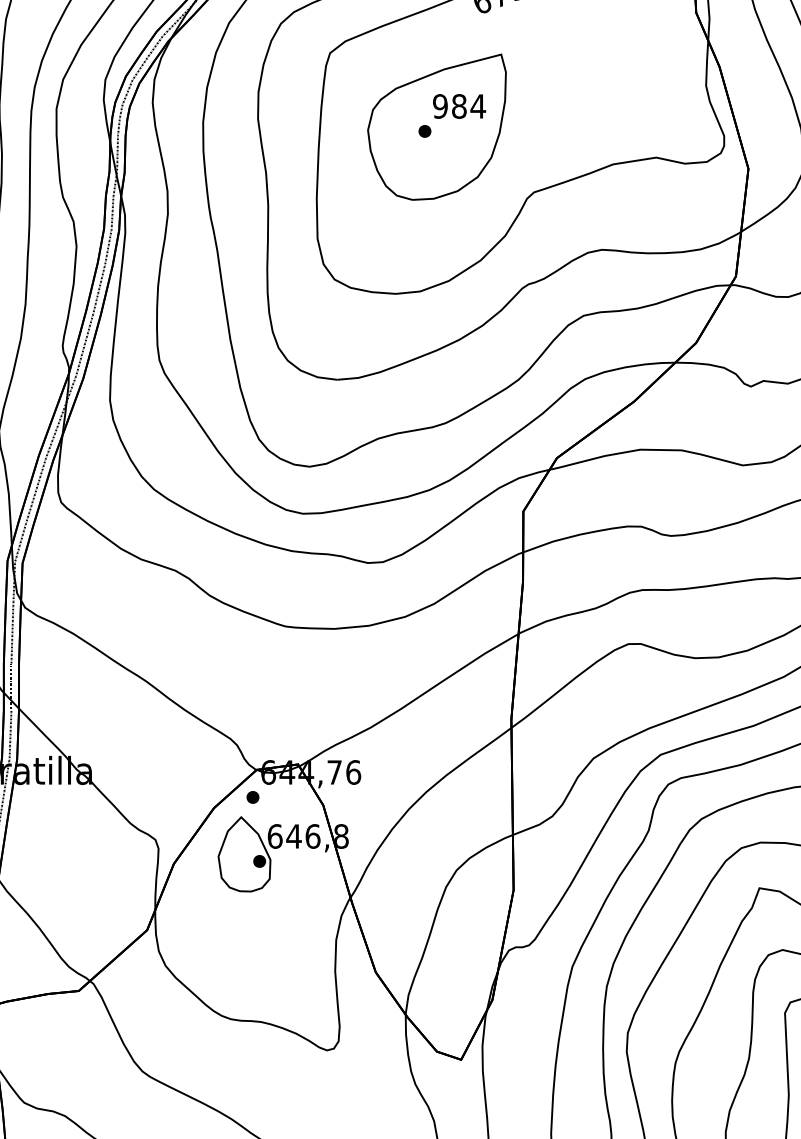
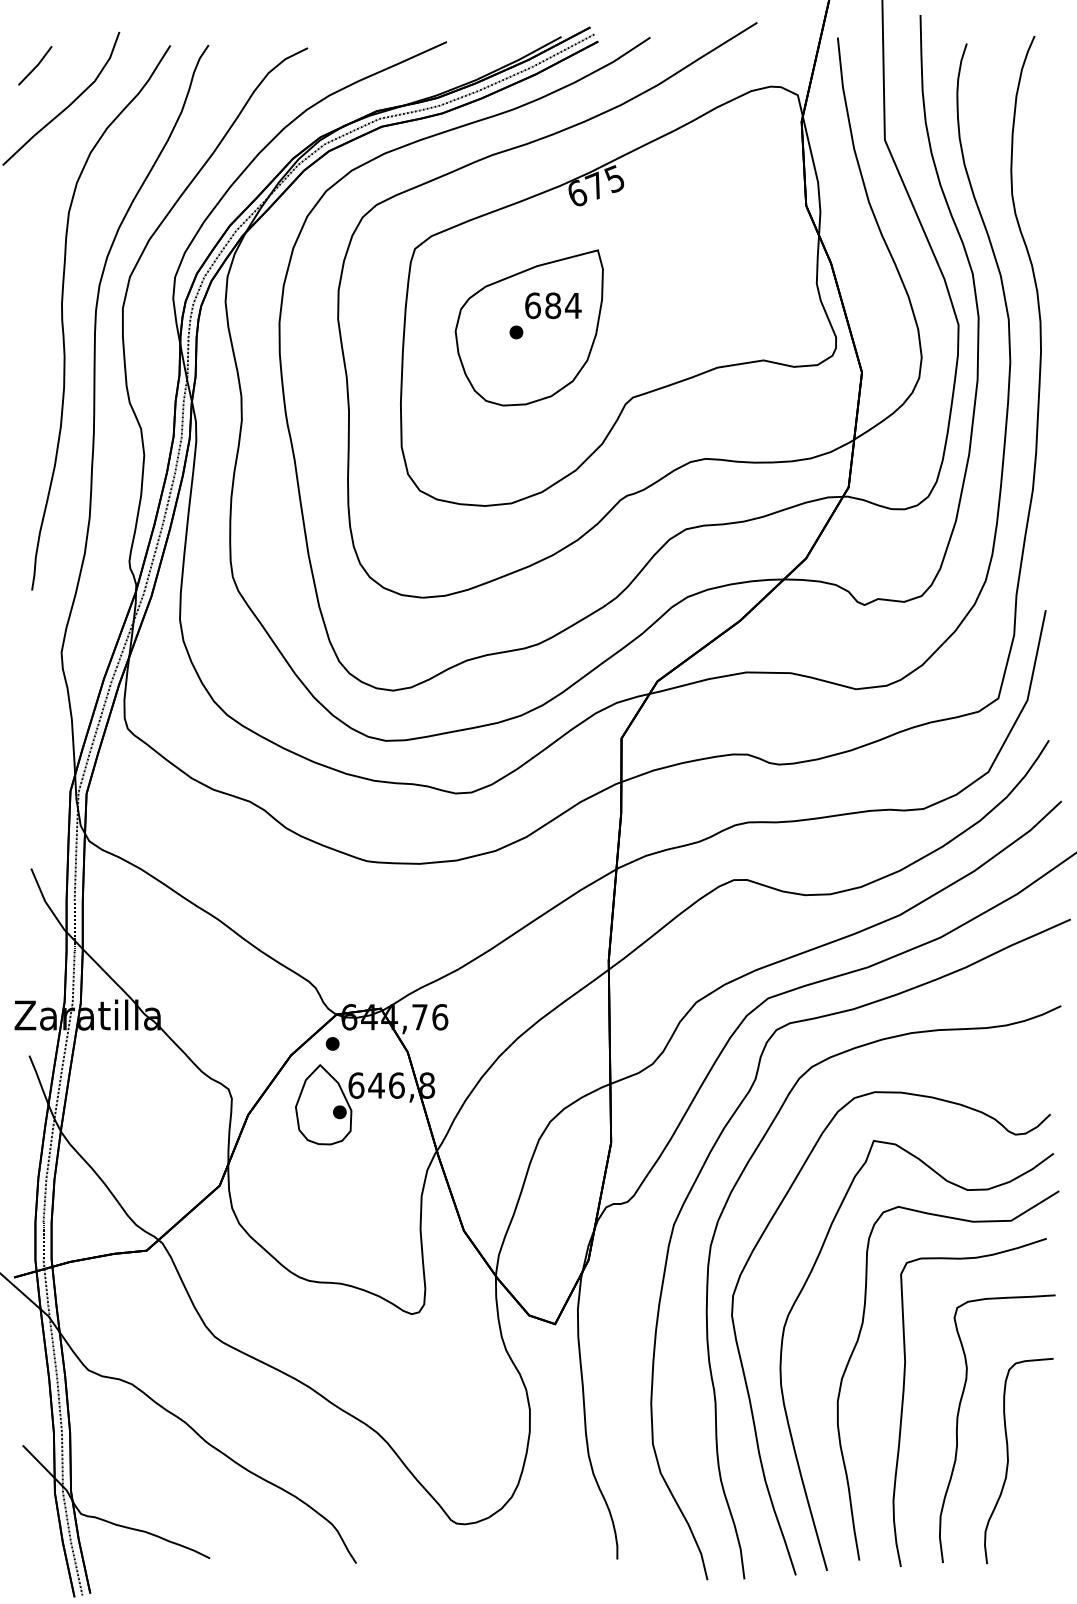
text: (440, 106) -> (533, 305), 984 -> 684

